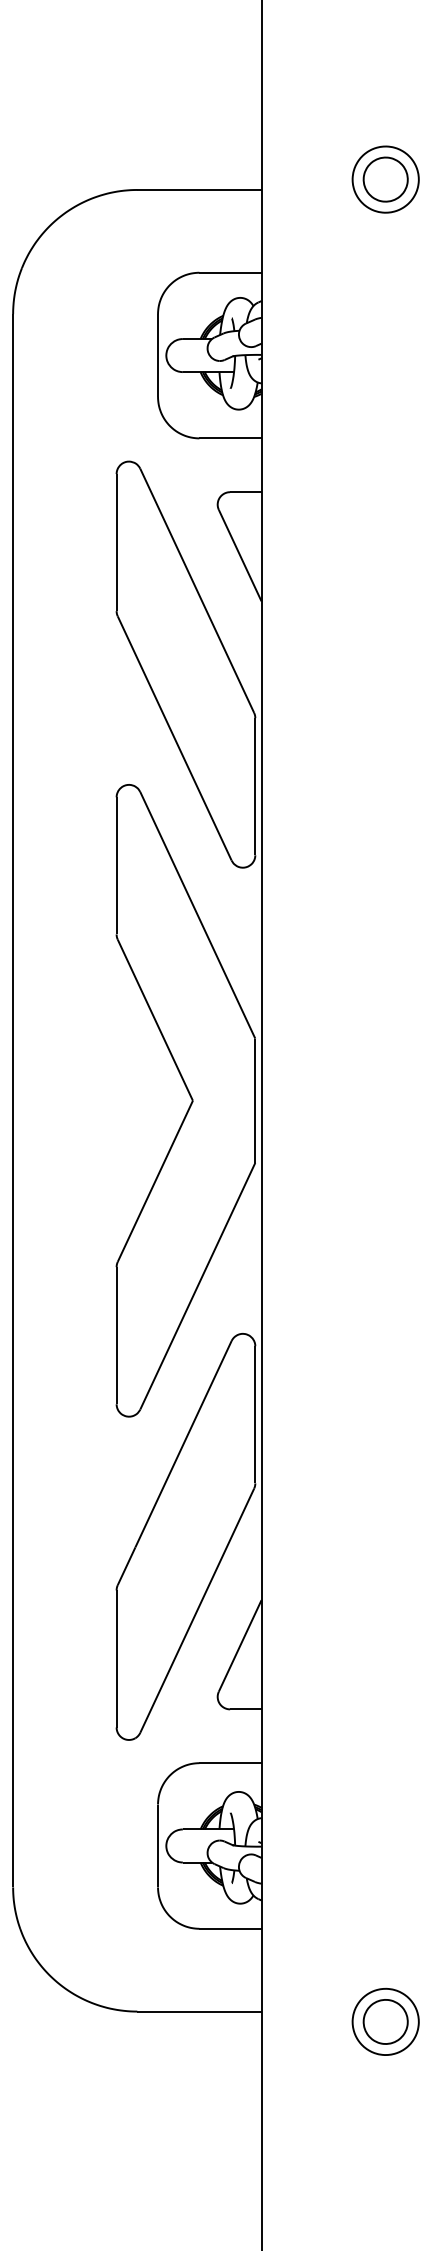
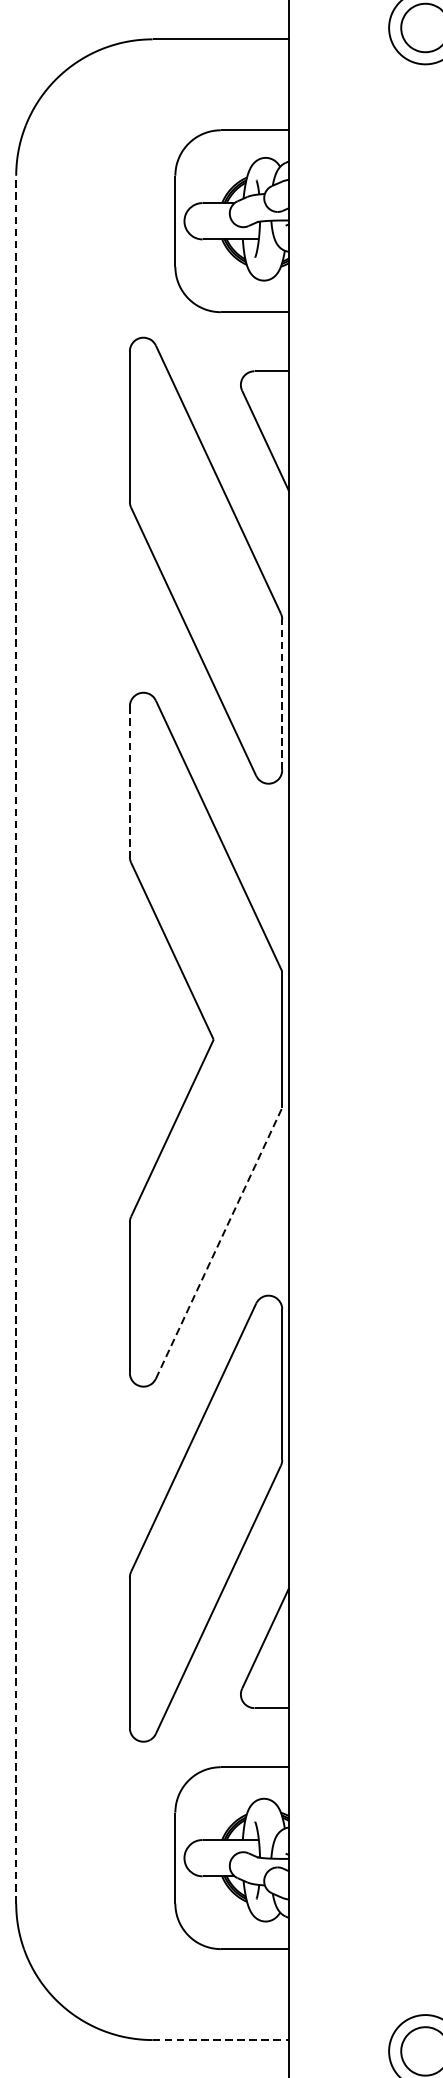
line: (255, 786) -> (282, 694), solid -> dashed
line: (116, 865) -> (129, 781), solid -> dashed
line: (13, 1100) -> (16, 1039), solid -> dashed
line: (198, 1285) -> (219, 1242), solid -> dashed
line: (199, 2011) -> (220, 2039), solid -> dashed

